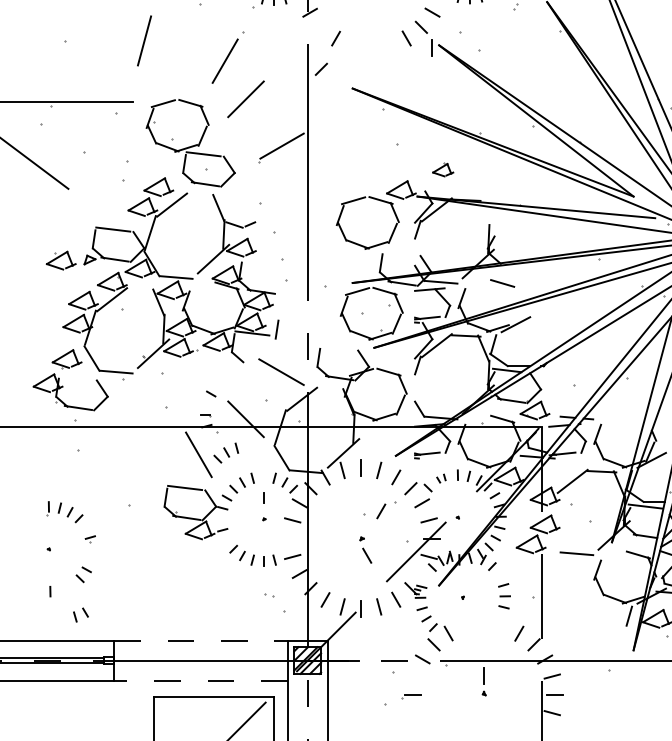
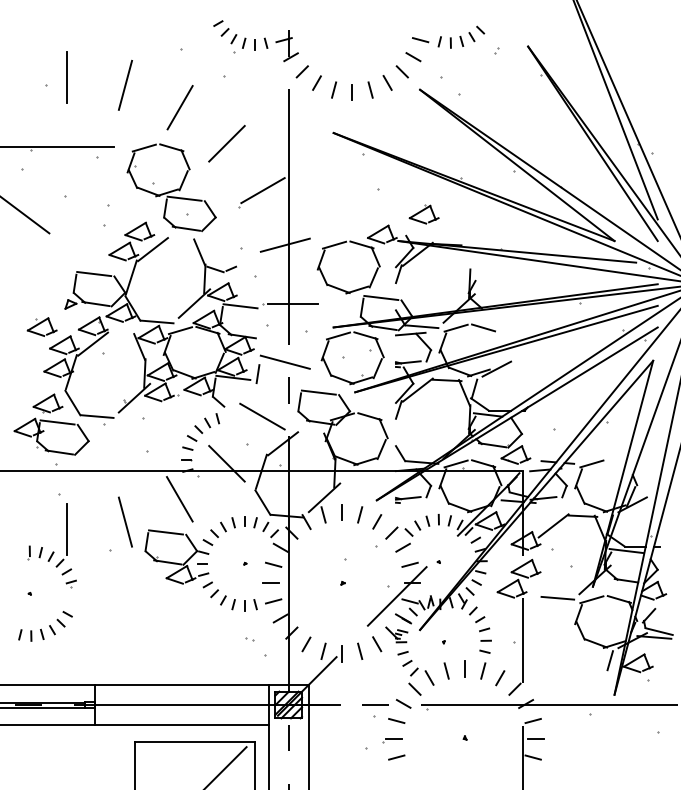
line: (85, 33) -> (66, 77), added
line: (352, 45) -> (333, 89), added
line: (389, 45) -> (370, 89), added
line: (431, 48) -> (351, 92), moved
line: (224, 61) -> (179, 107), moved
line: (320, 69) -> (301, 71), moved
part: (442, 170) -> (423, 214), size x1.43
line: (303, 200) -> (284, 244), added
line: (400, 253) -> (381, 297), added
line: (311, 259) -> (292, 303), added
part: (60, 260) -> (41, 326), moved
line: (259, 262) -> (240, 306), added
line: (474, 283) -> (455, 327), added
line: (199, 286) -> (180, 330), added
line: (303, 317) -> (284, 361), added
line: (337, 348) -> (318, 392), added
line: (76, 378) -> (57, 422), added
line: (206, 404) -> (187, 448), added
line: (474, 419) -> (455, 463), added
line: (610, 419) -> (591, 463), added
part: (226, 453) -> (207, 423), moved
line: (144, 477) -> (125, 521), added
part: (441, 478) -> (422, 522), size x1.67
line: (85, 485) -> (66, 529), added
line: (263, 498) -> (244, 521), moved
line: (381, 511) -> (362, 555), removed
line: (221, 519) -> (202, 563), added
line: (85, 527) -> (66, 571), added
line: (289, 538) -> (270, 582), added
line: (226, 540) -> (207, 584), added
line: (610, 555) -> (591, 599), added
line: (367, 556) -> (348, 600), removed
line: (422, 574) -> (403, 618), added
line: (499, 575) -> (480, 619), added
line: (39, 590) -> (20, 634), added
part: (80, 615) -> (47, 632), moved
line: (465, 626) -> (446, 670), added
line: (502, 626) -> (483, 670), added
line: (200, 640) -> (181, 684), dashed -> solid
line: (415, 676) -> (396, 720), added
line: (483, 676) -> (464, 668), moved
line: (200, 681) -> (181, 725), dashed -> solid
line: (415, 713) -> (396, 757), added

